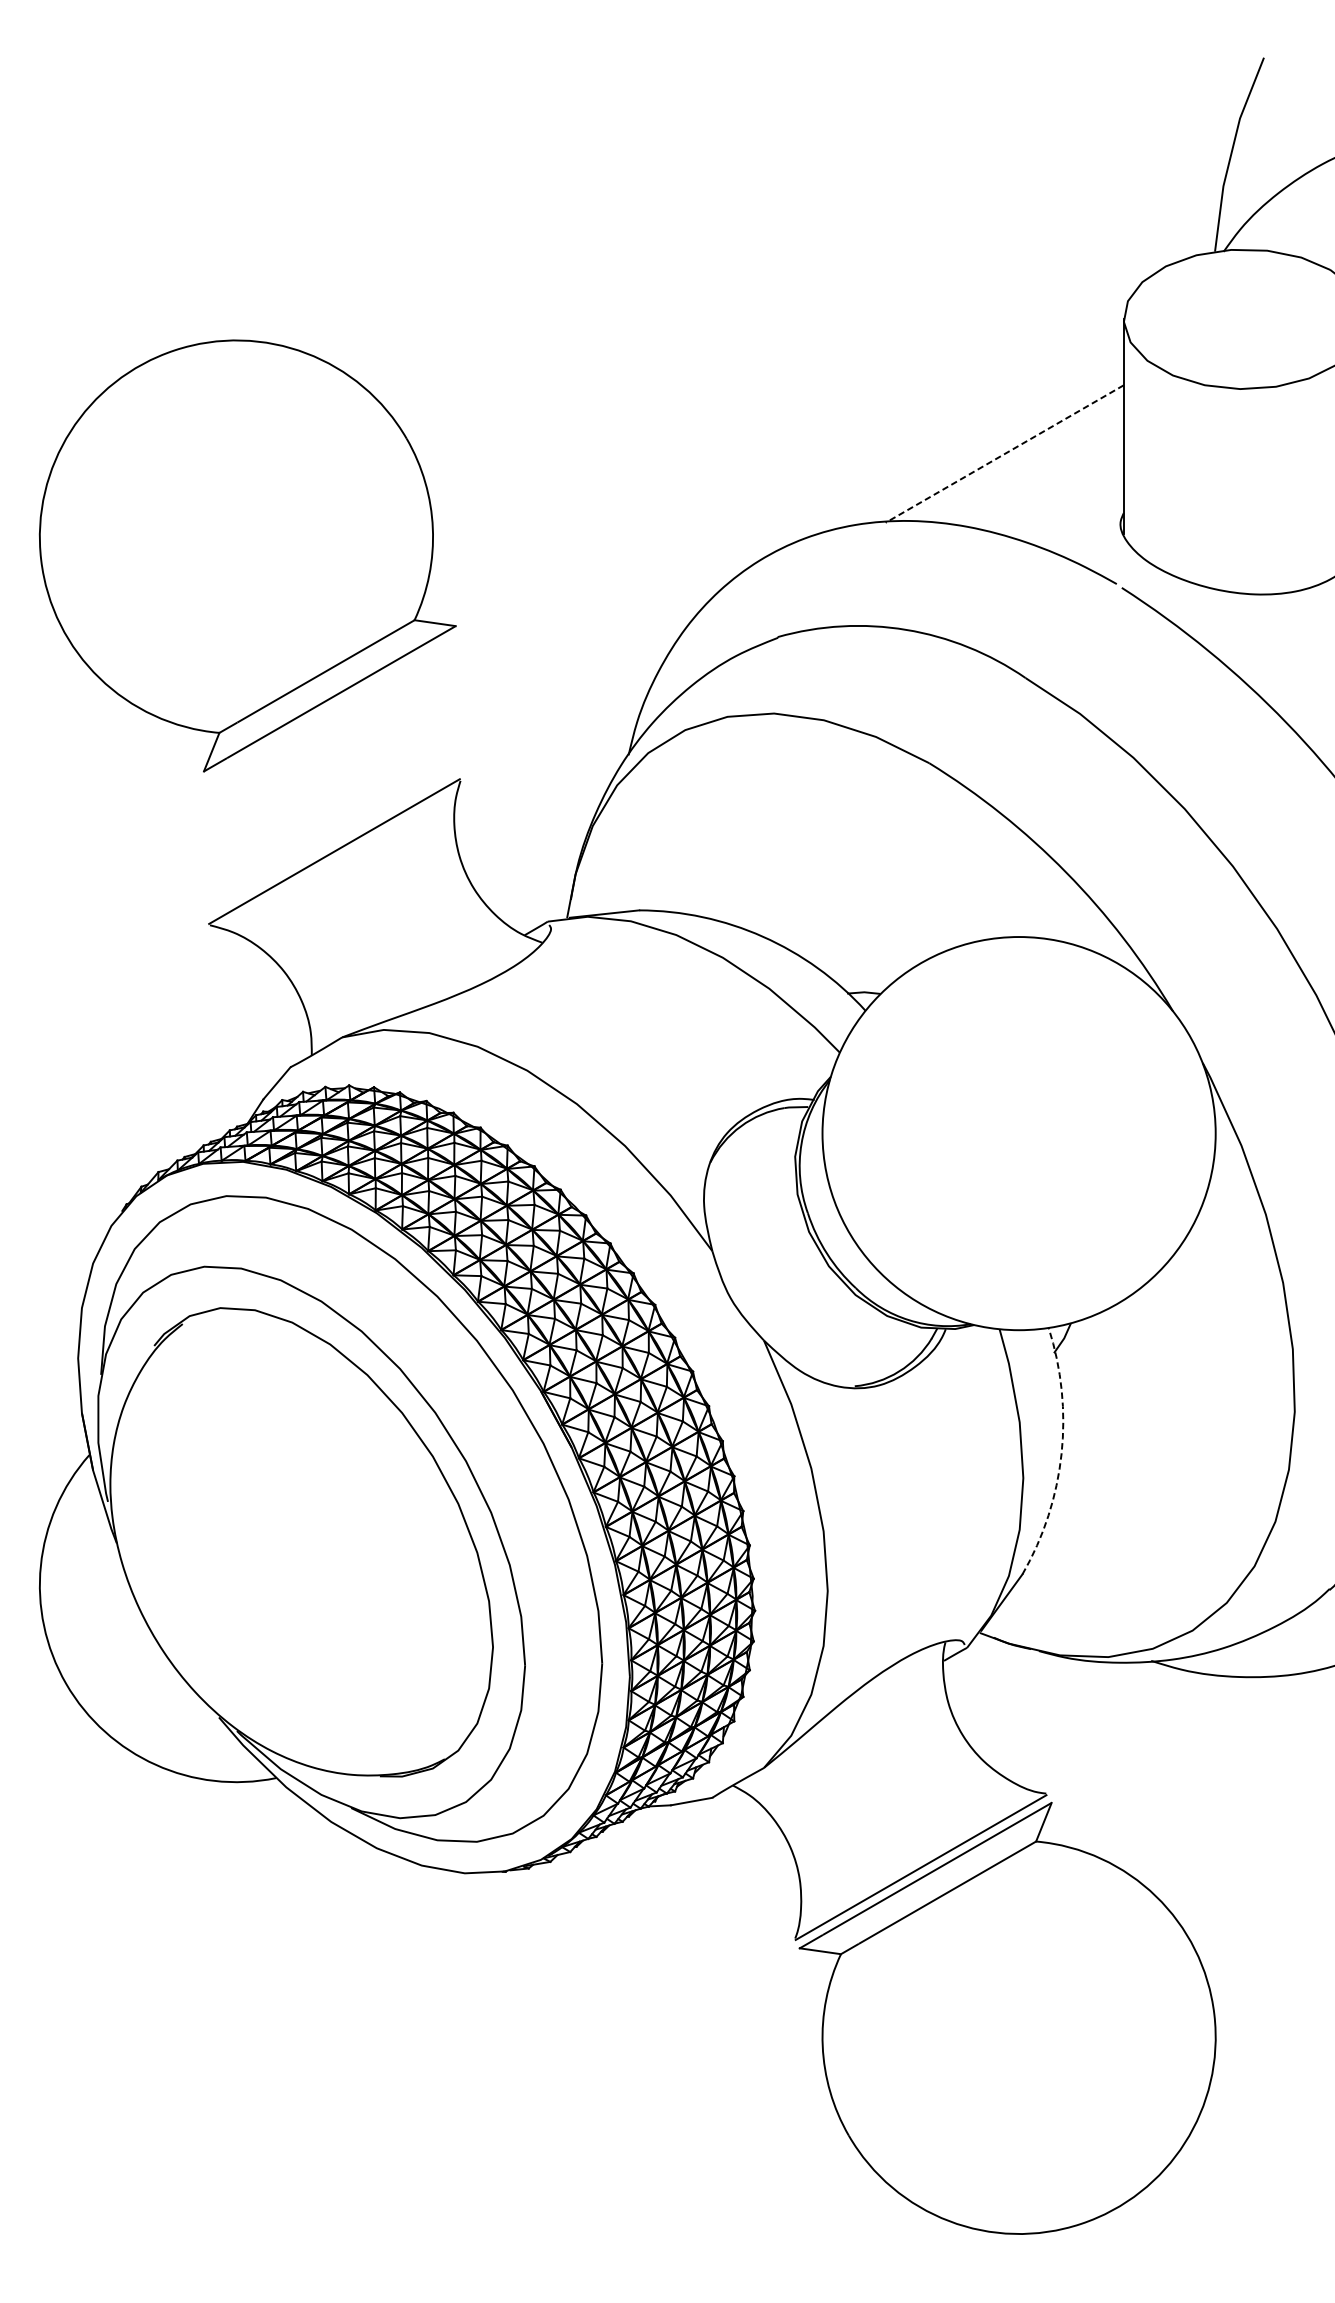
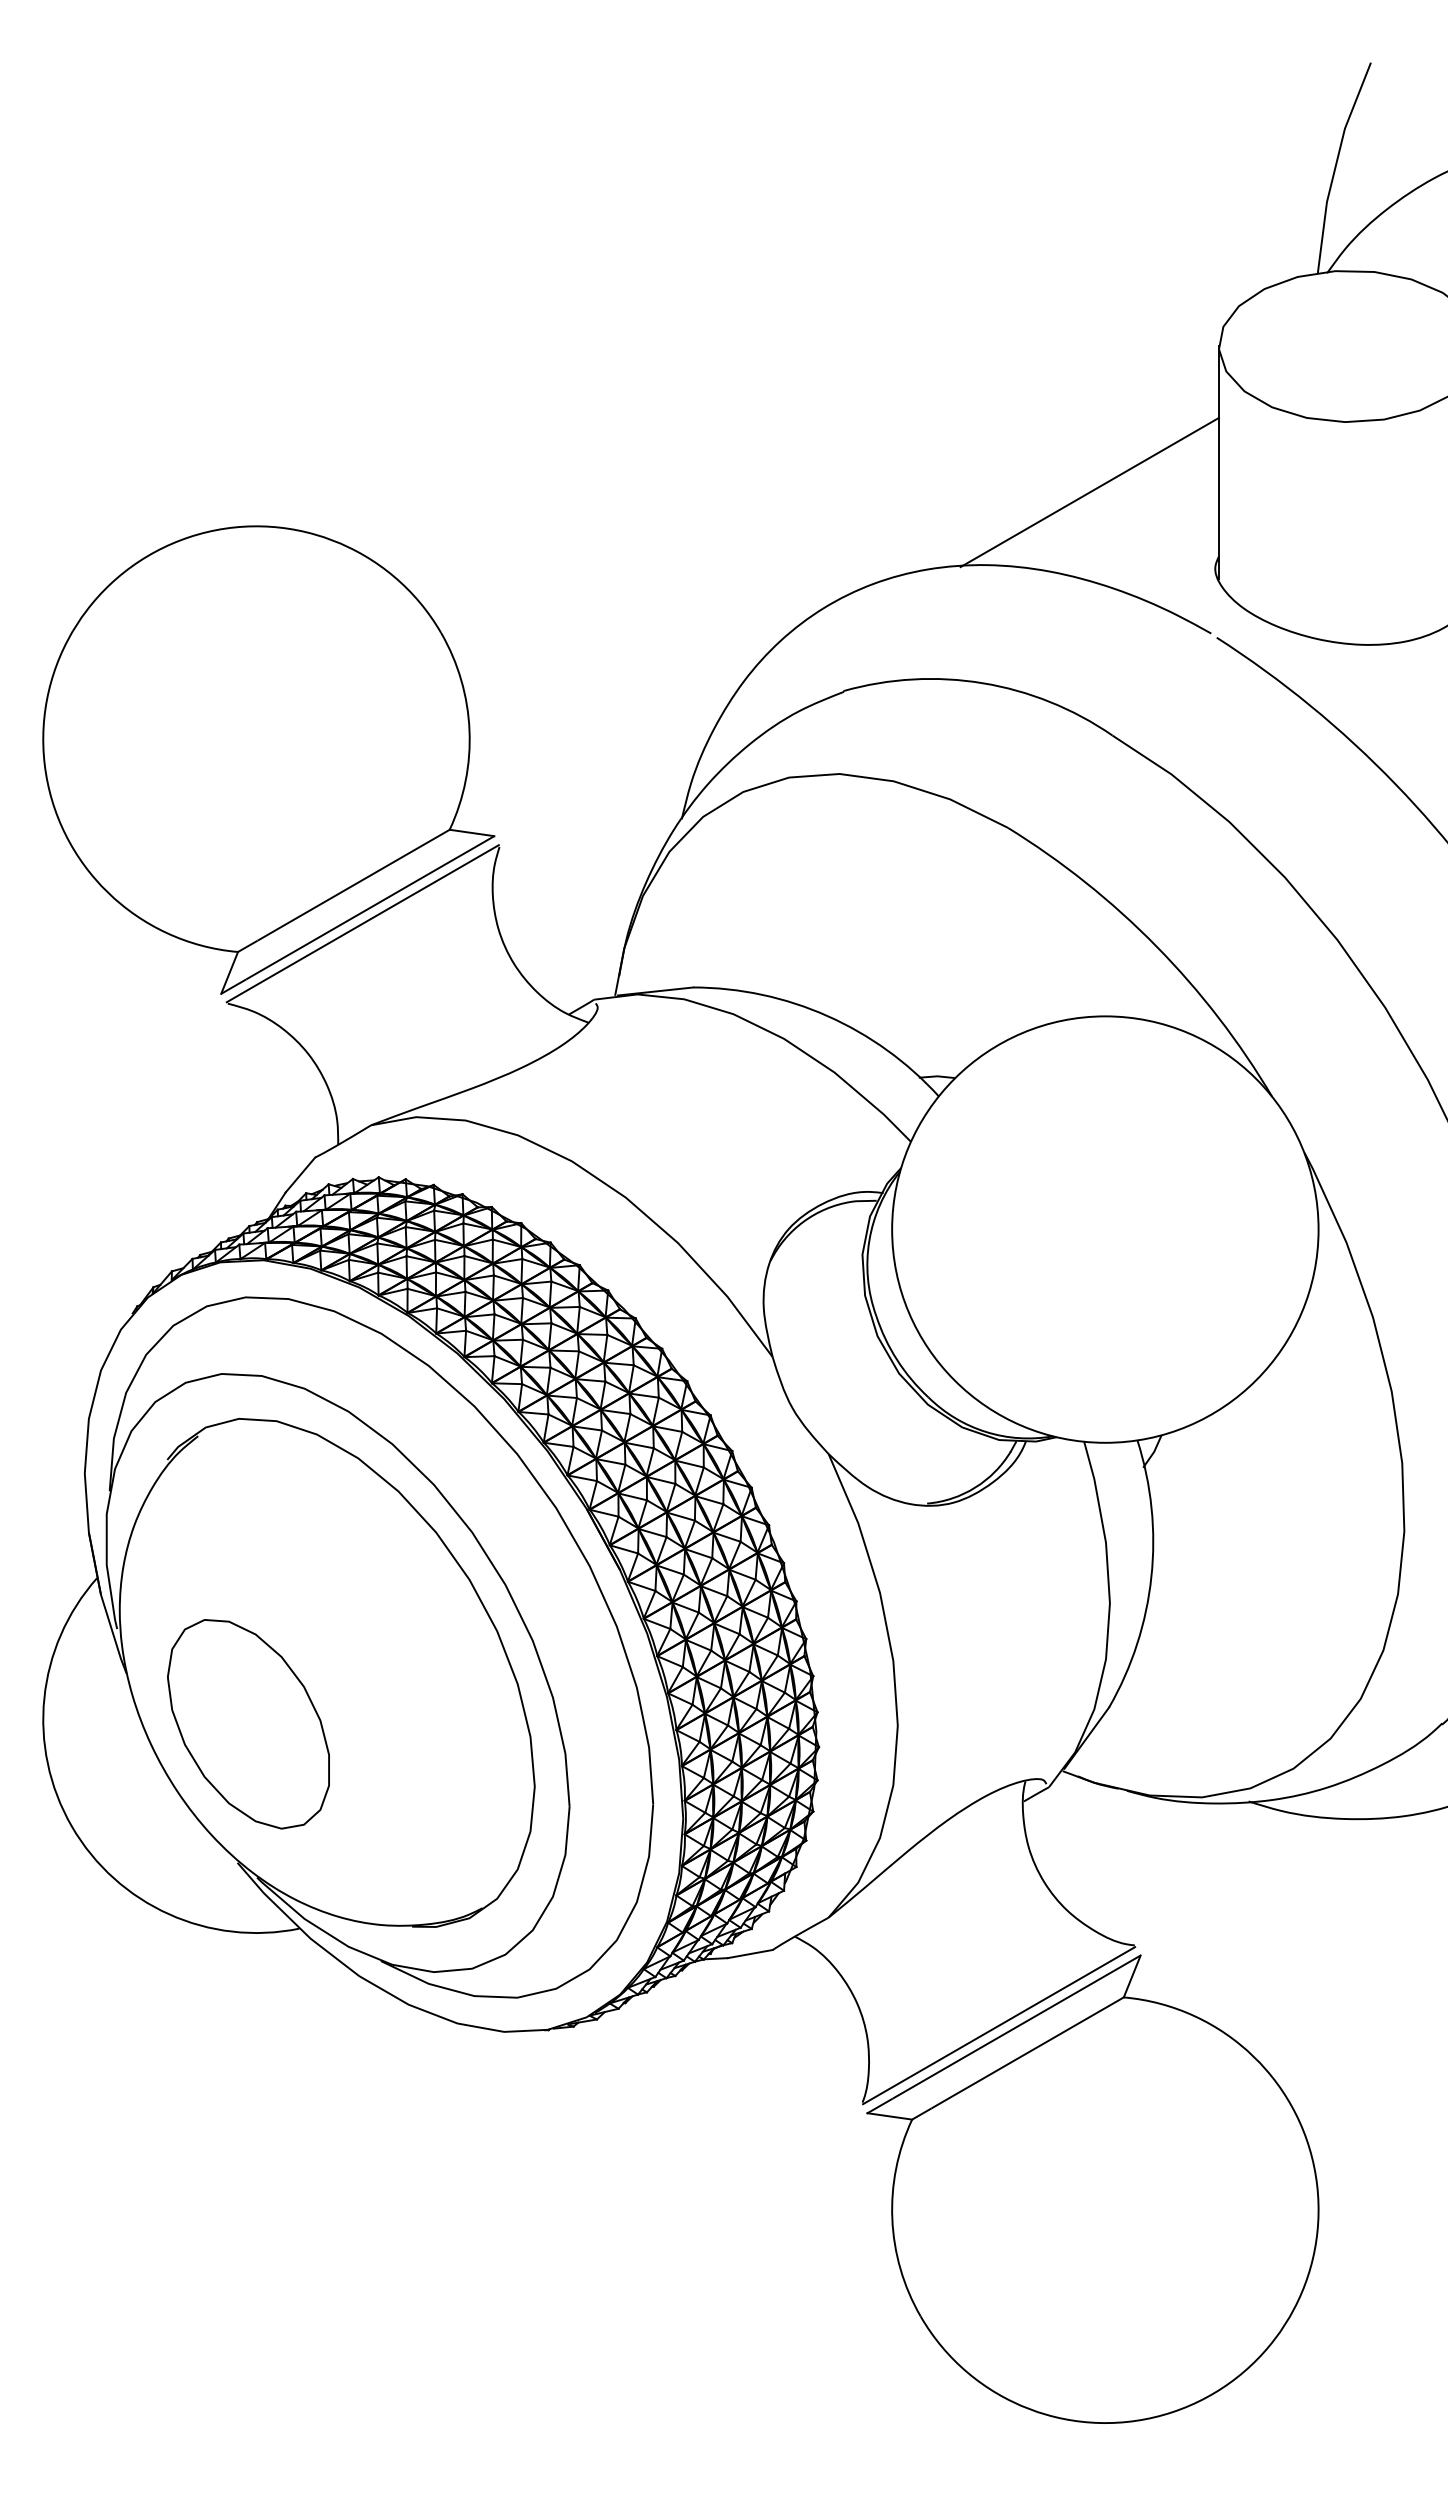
line: (1004, 454) -> (1089, 492), dashed -> solid
part: (247, 555) -> (268, 759), moved
arc: (1061, 1453) -> (1151, 1576), dashed -> solid
part: (229, 1589) -> (248, 1724), added

